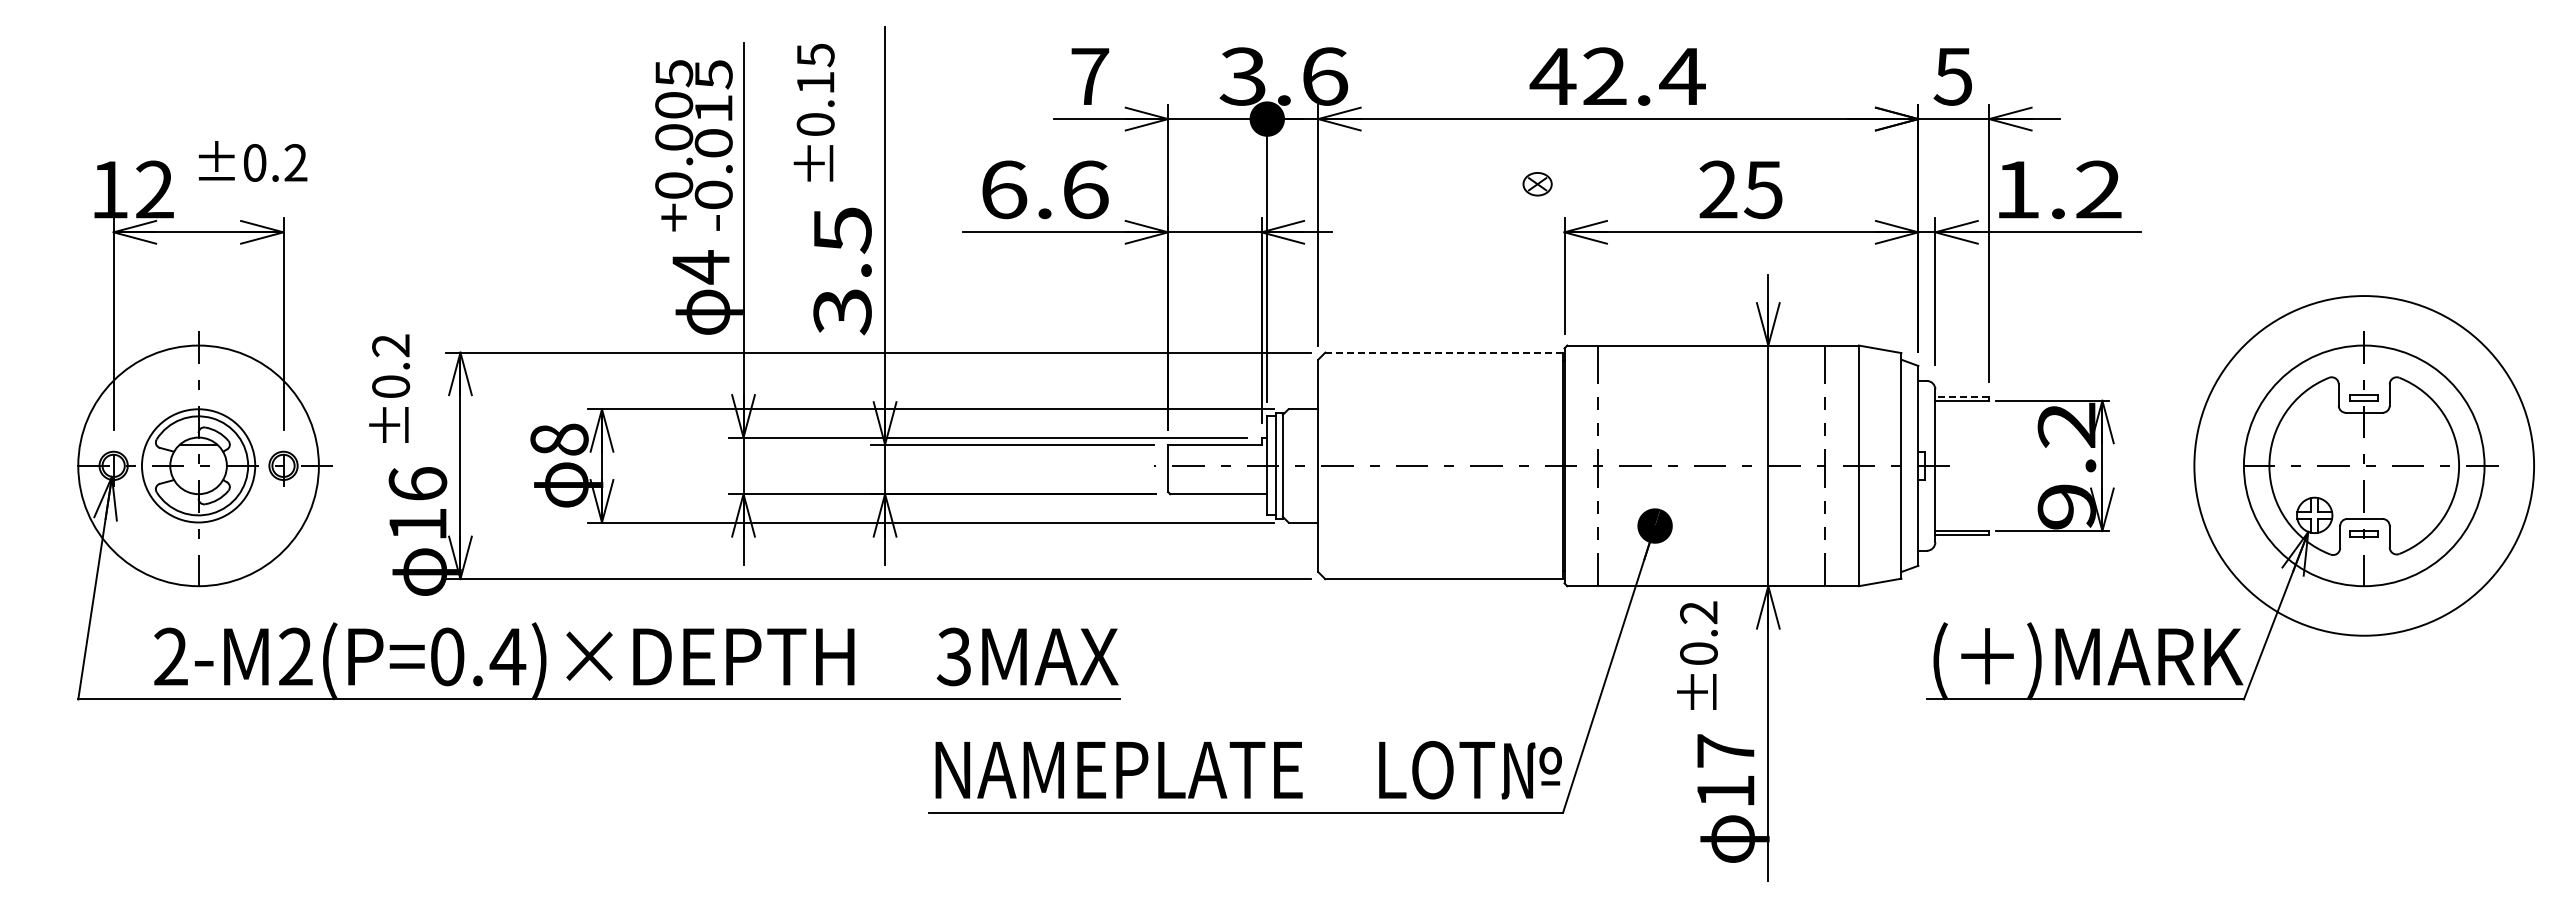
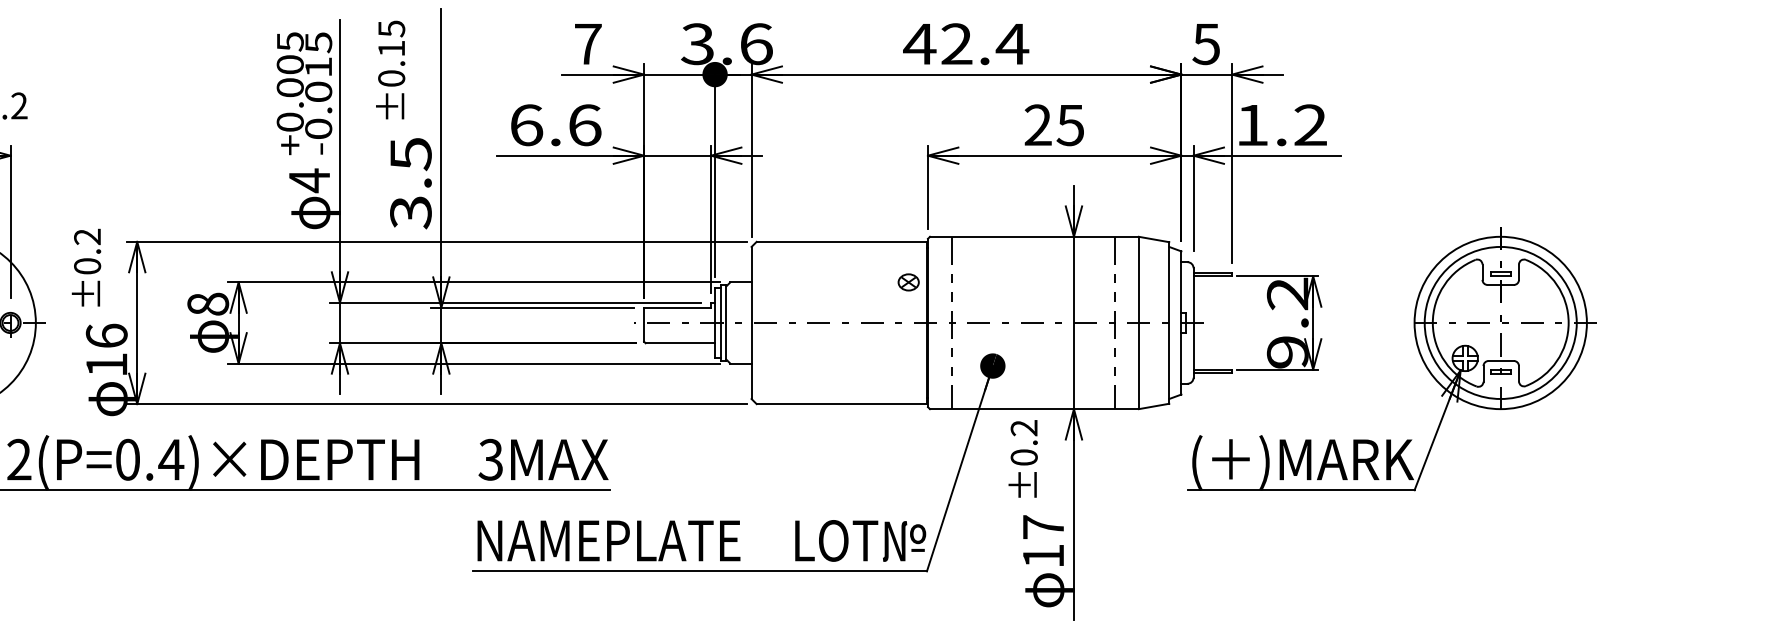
part: (1537, 184) -> (908, 282), moved
line: (1444, 352) -> (842, 241), dashed -> solid
line: (1962, 396) -> (1213, 273), dashed -> solid
circle: (2364, 465) -> (1500, 322), size x0.62

